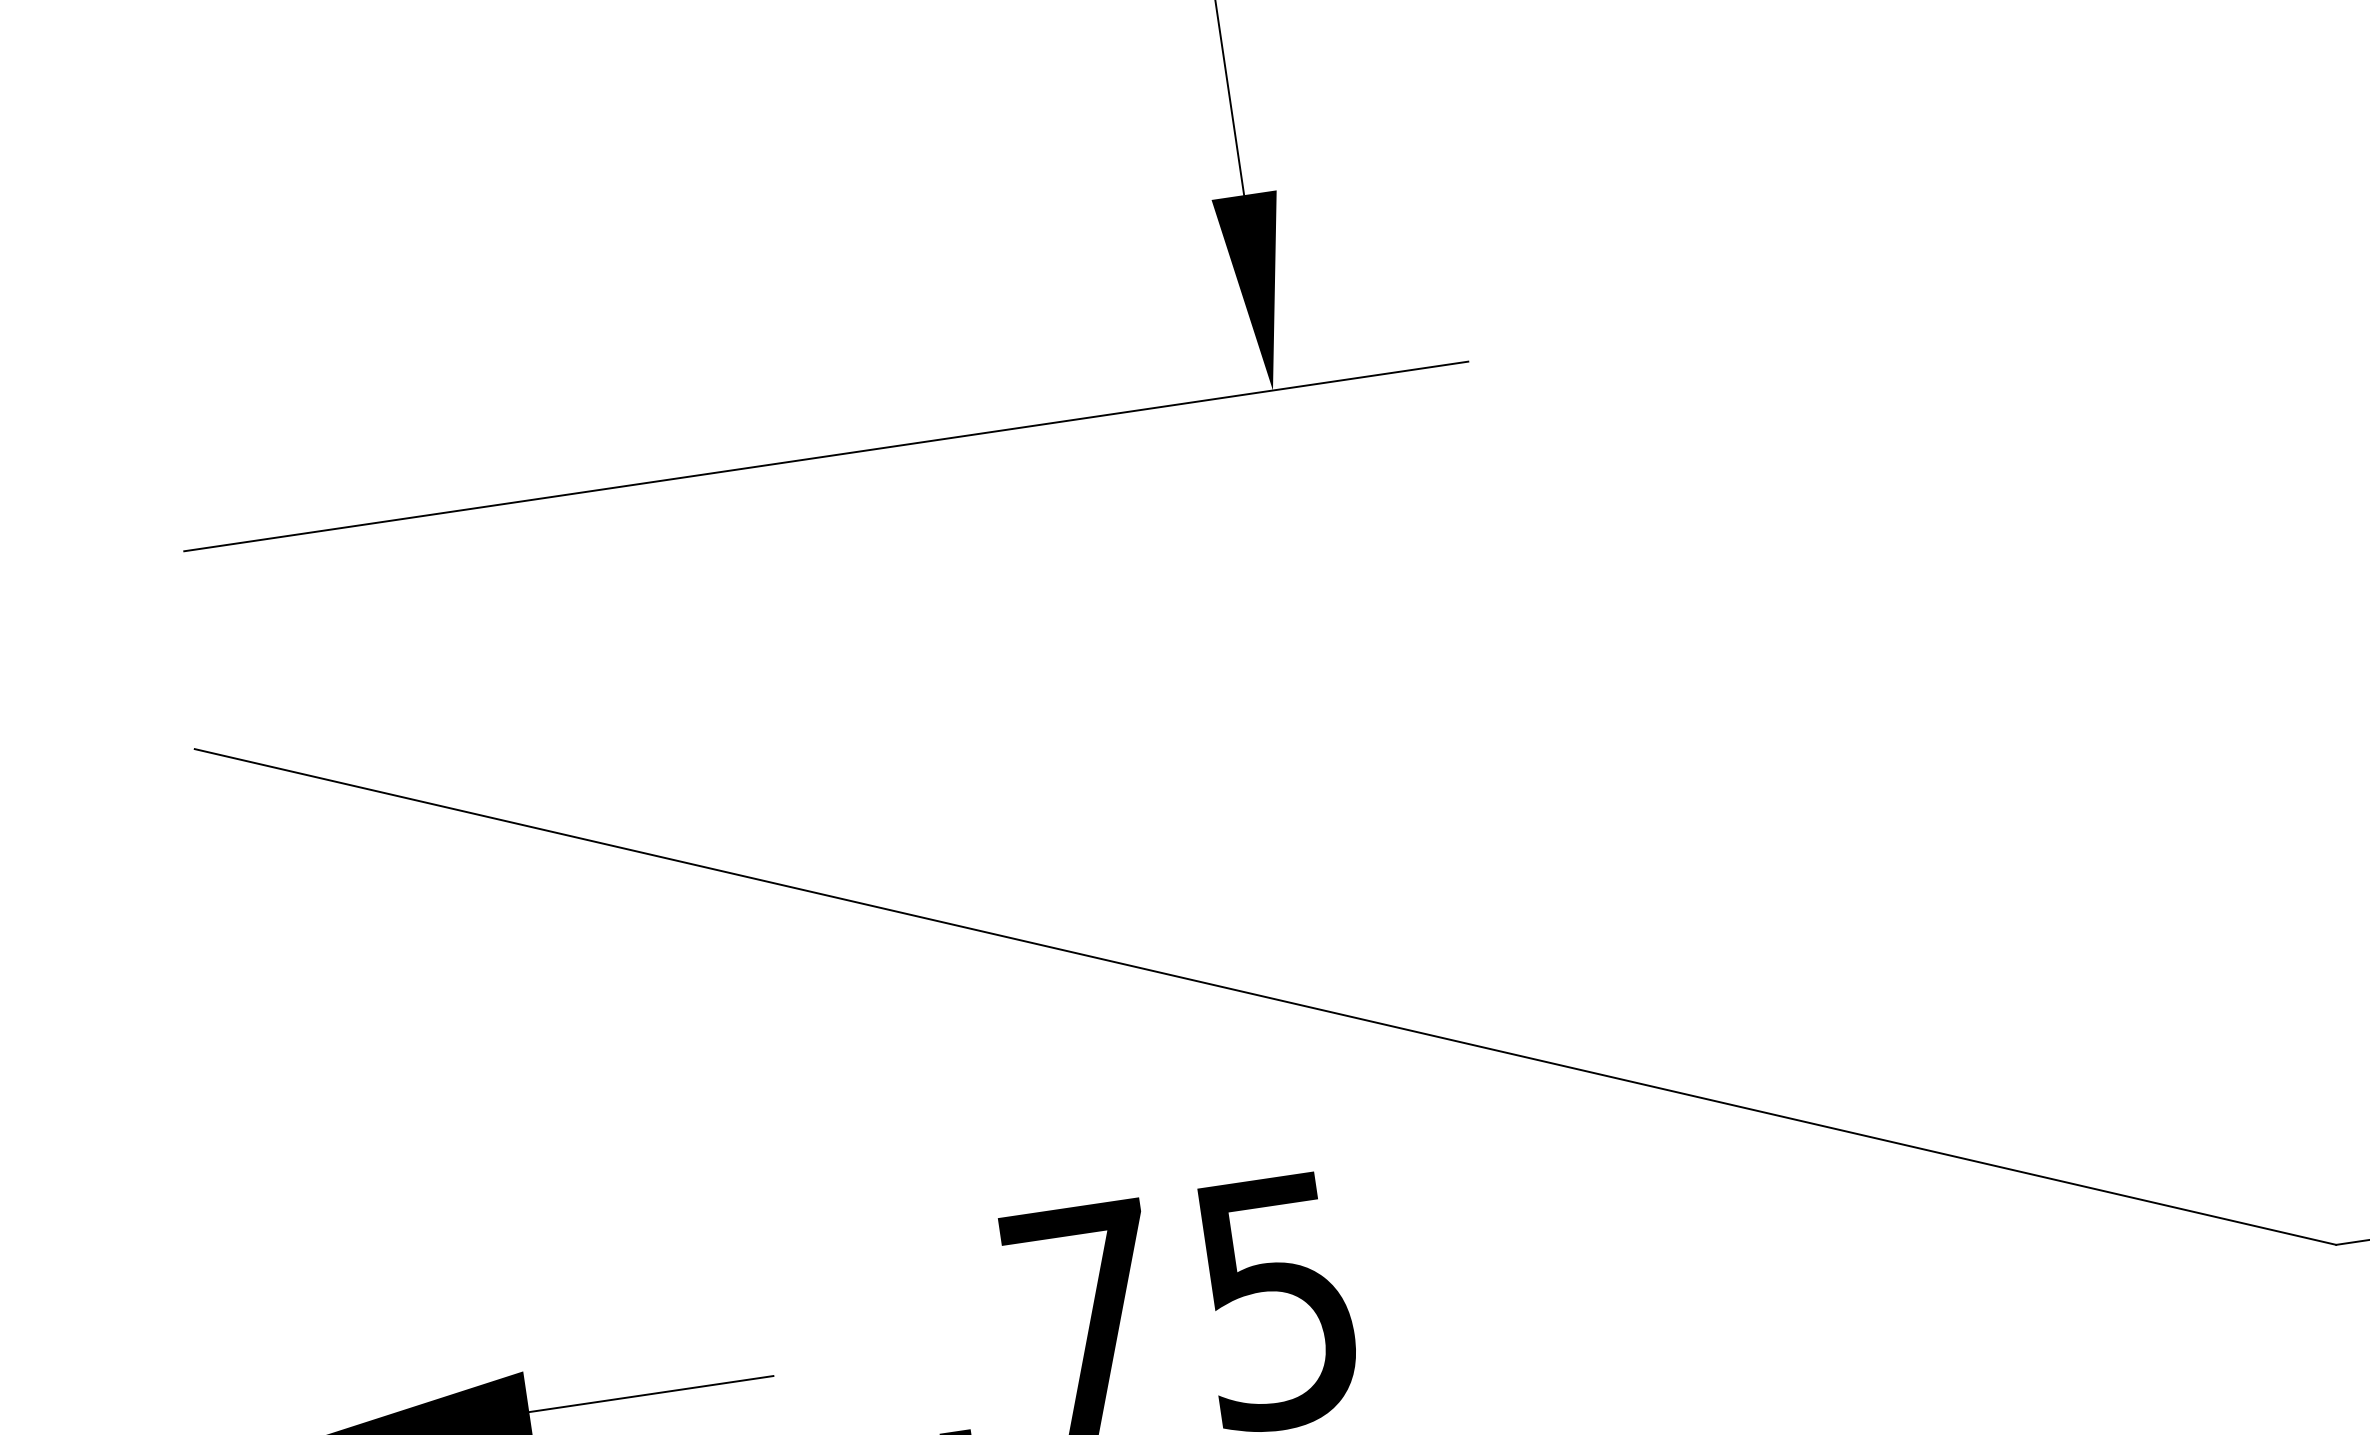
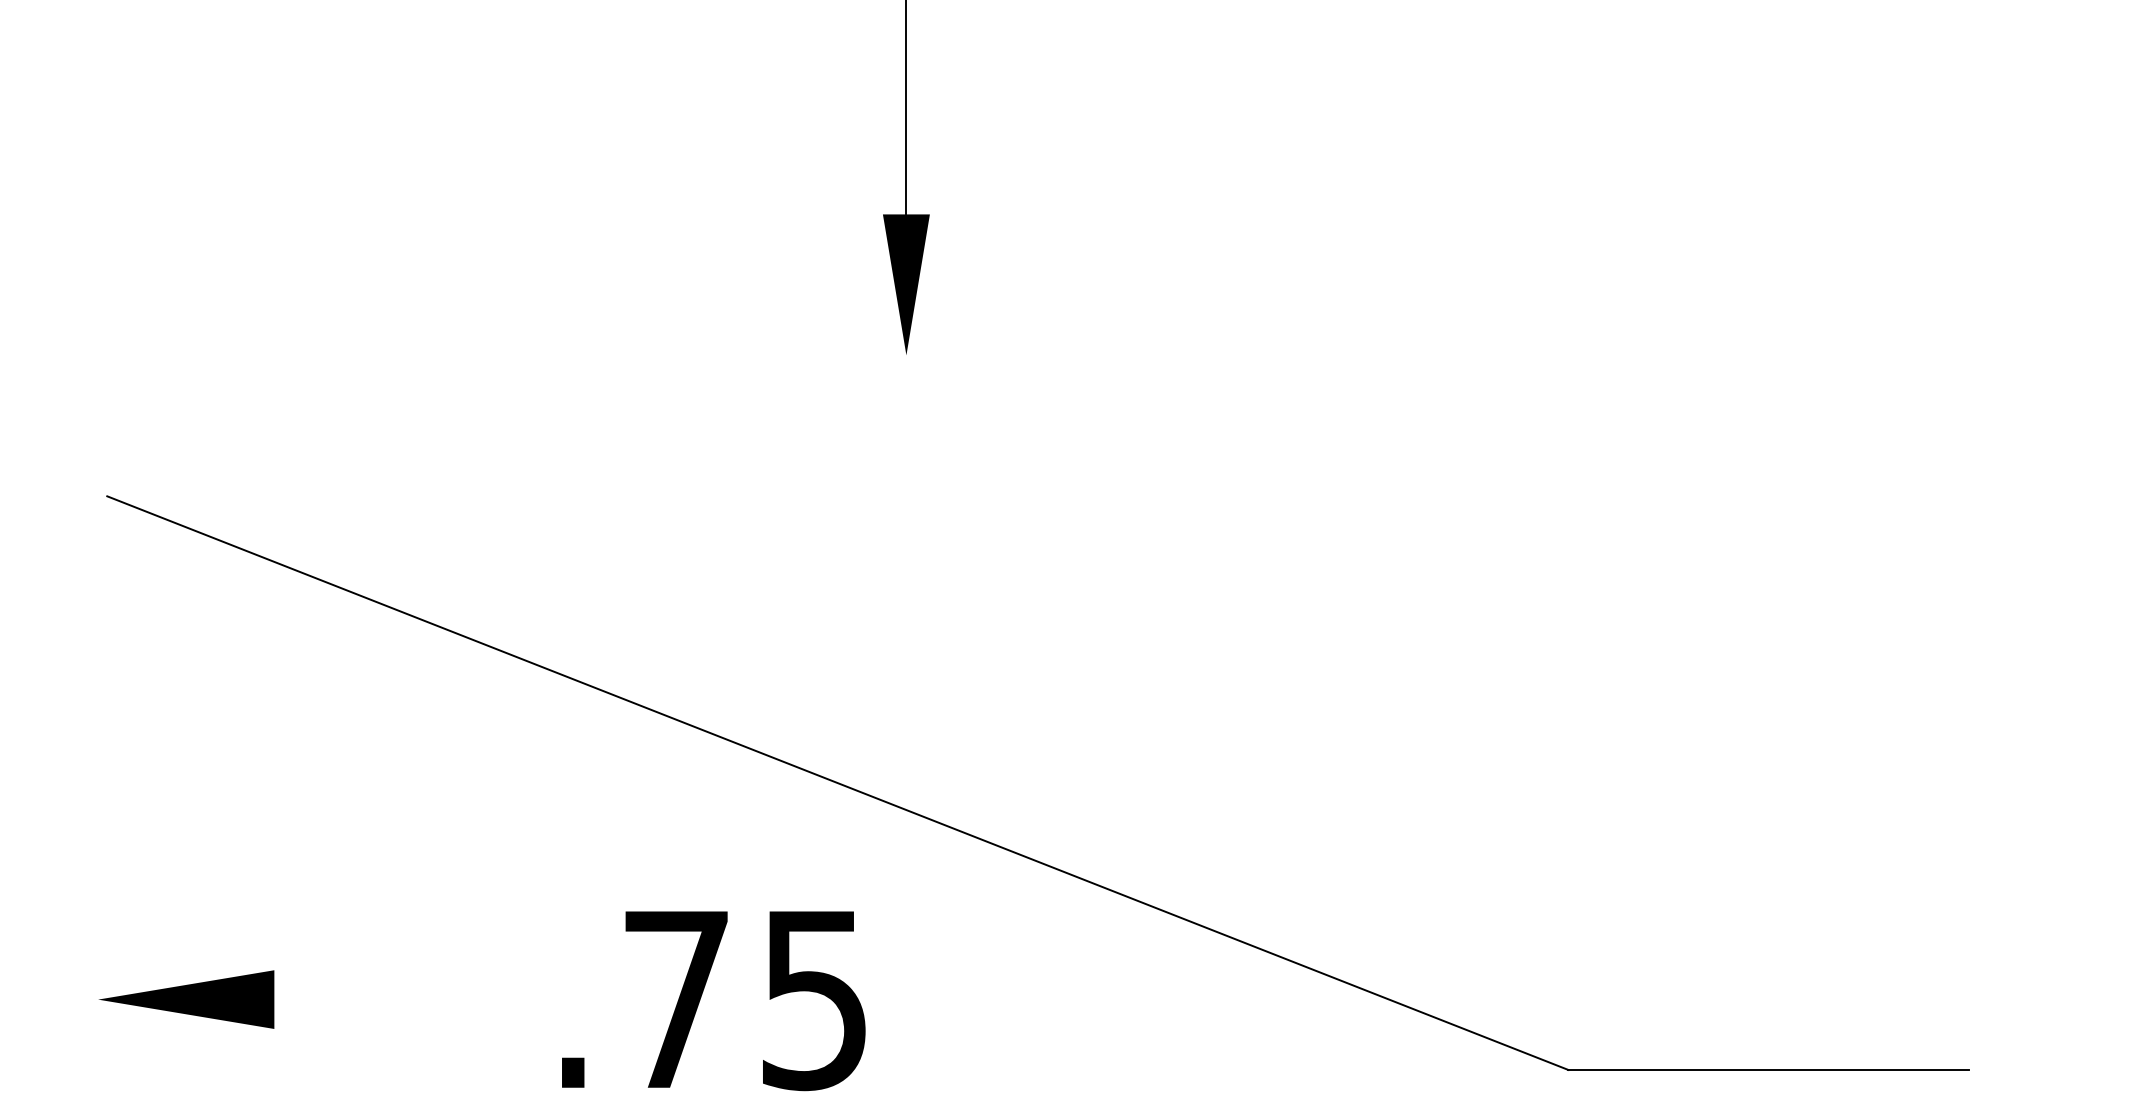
line: (825, 456) -> (583, 355), removed
line: (651, 1393) -> (362, 999), removed

